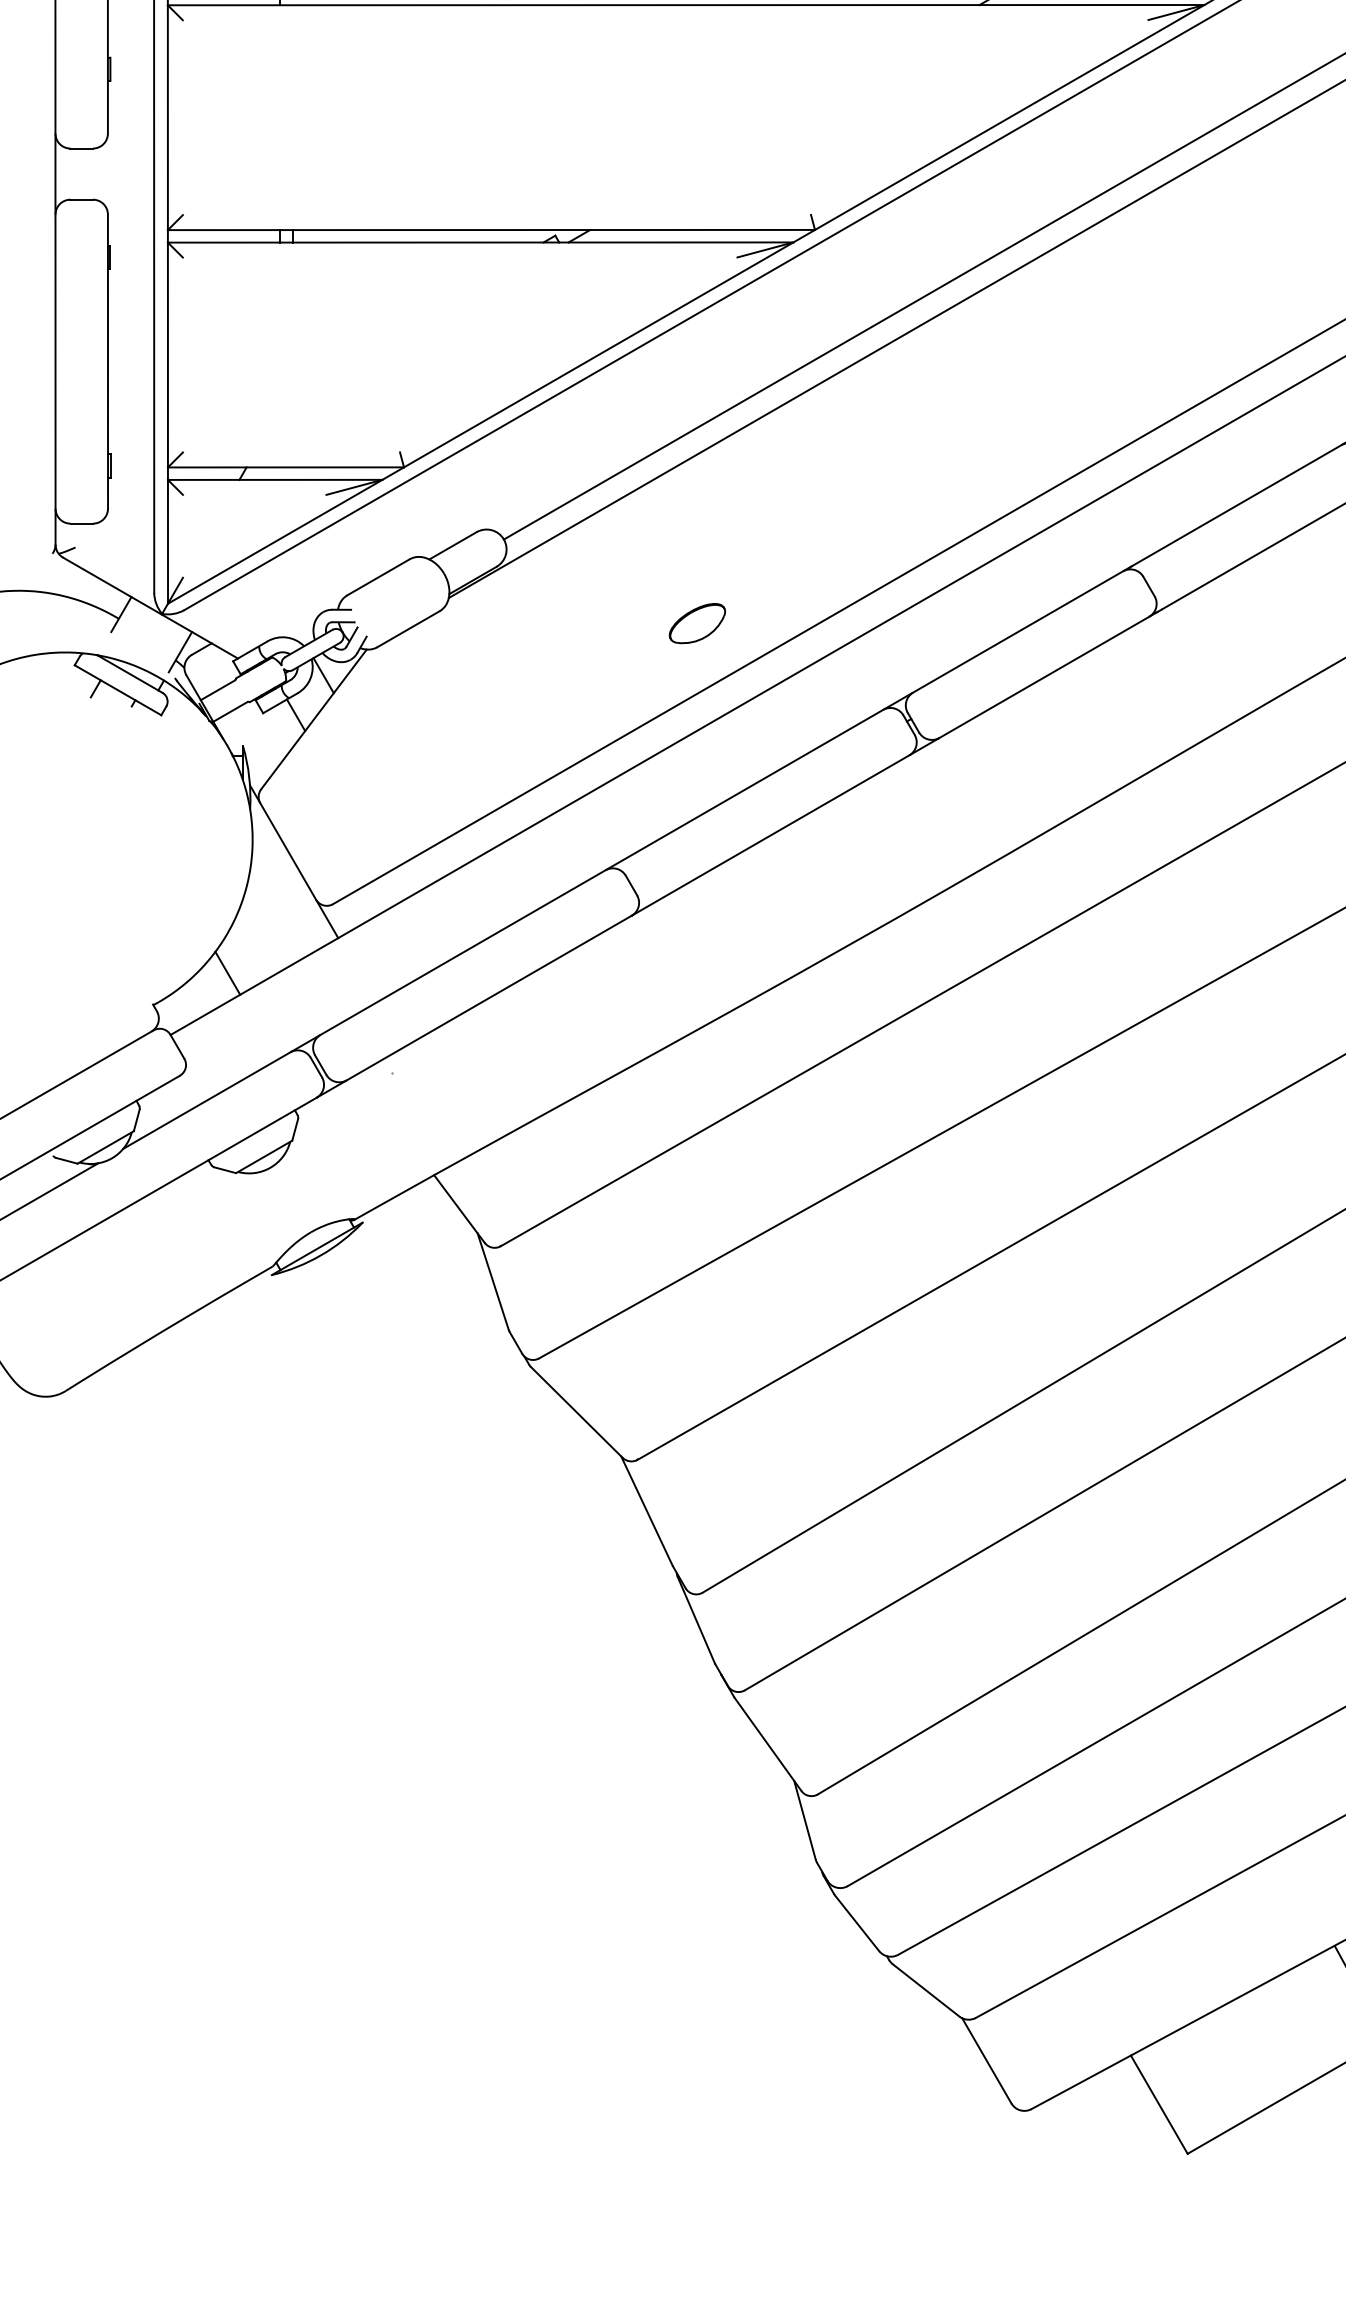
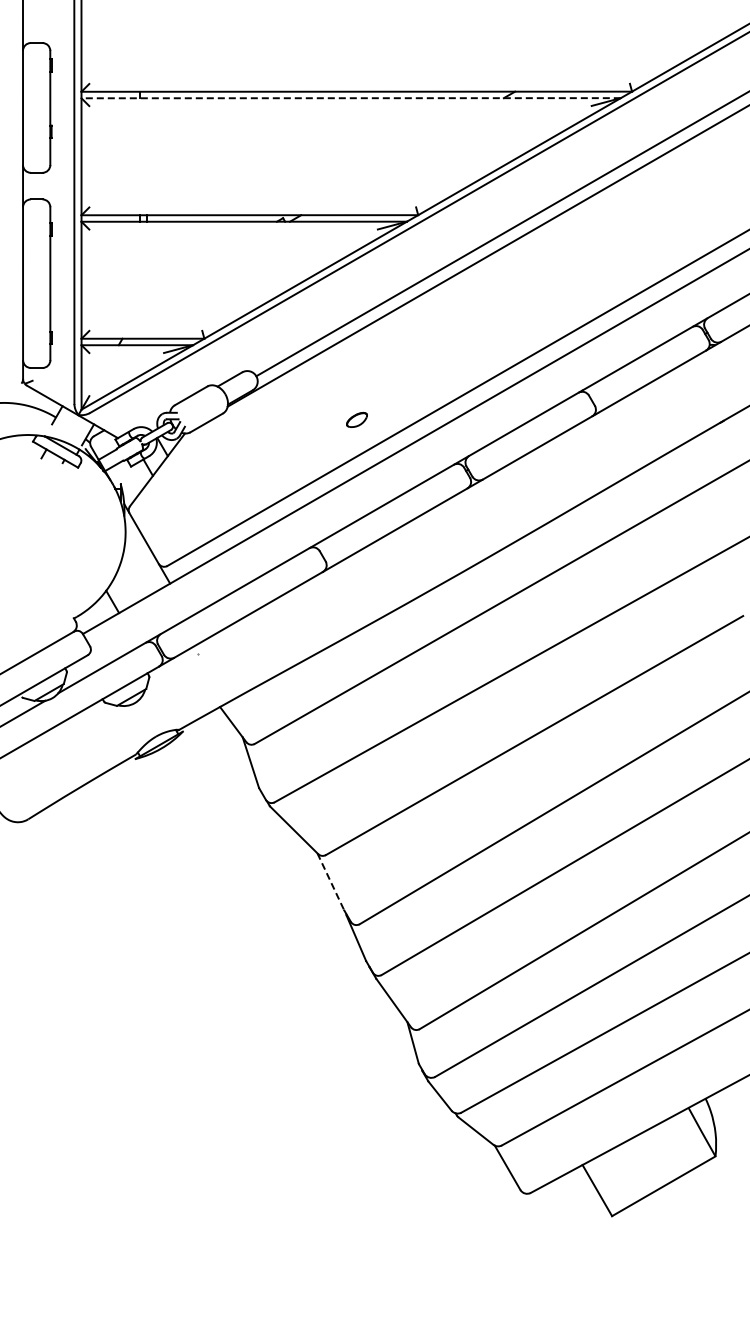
line: (686, 5) -> (351, 98), solid -> dashed
part: (696, 622) -> (356, 419), size x0.7
line: (646, 1512) -> (330, 882), solid -> dashed

